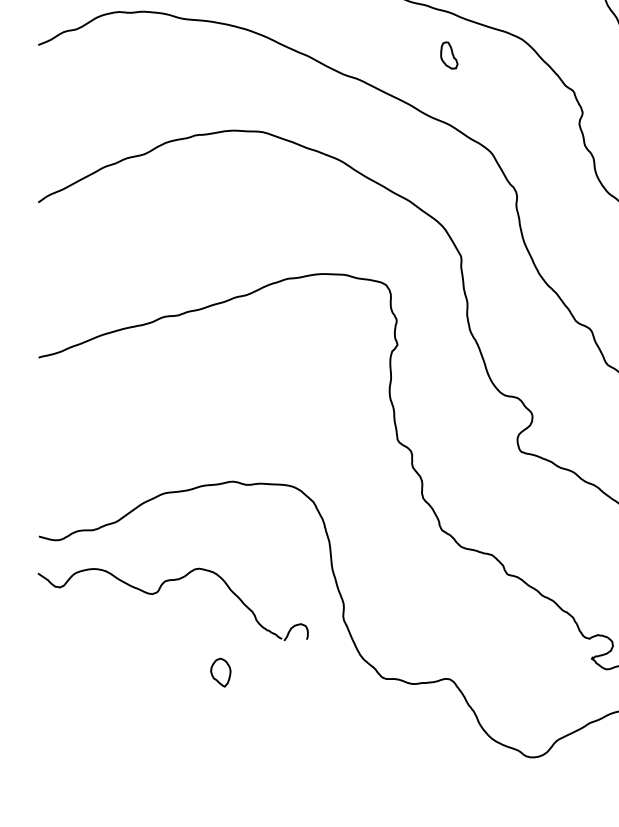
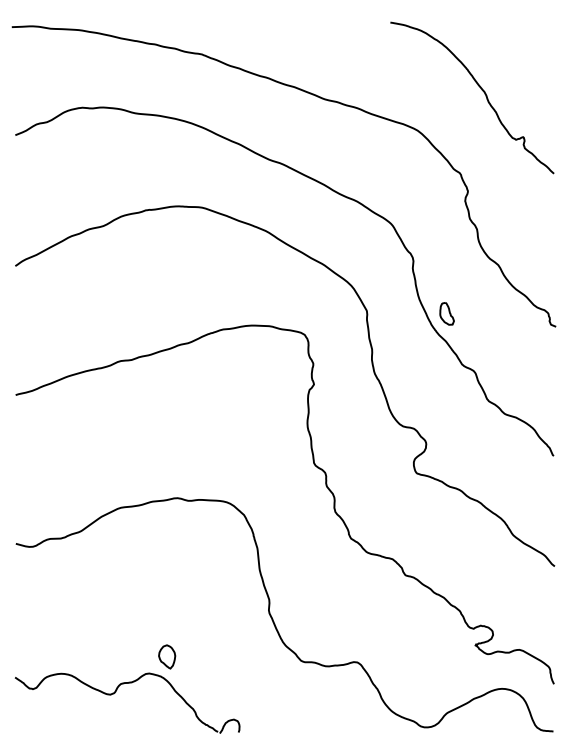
part: (448, 55) -> (446, 313), moved
part: (158, 592) -> (115, 693), moved

